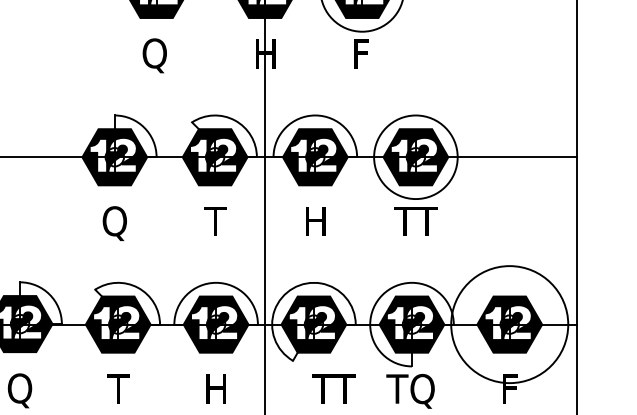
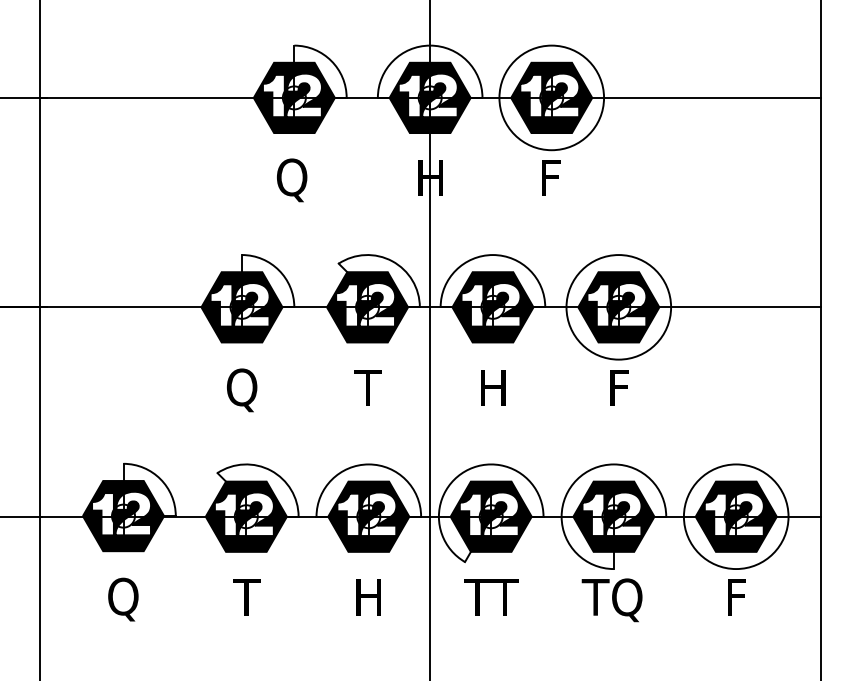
text: (415, 221) -> (618, 387), TT -> F
circle: (509, 324) -> (735, 516), size x0.71
text: (334, 389) -> (491, 597), moved

